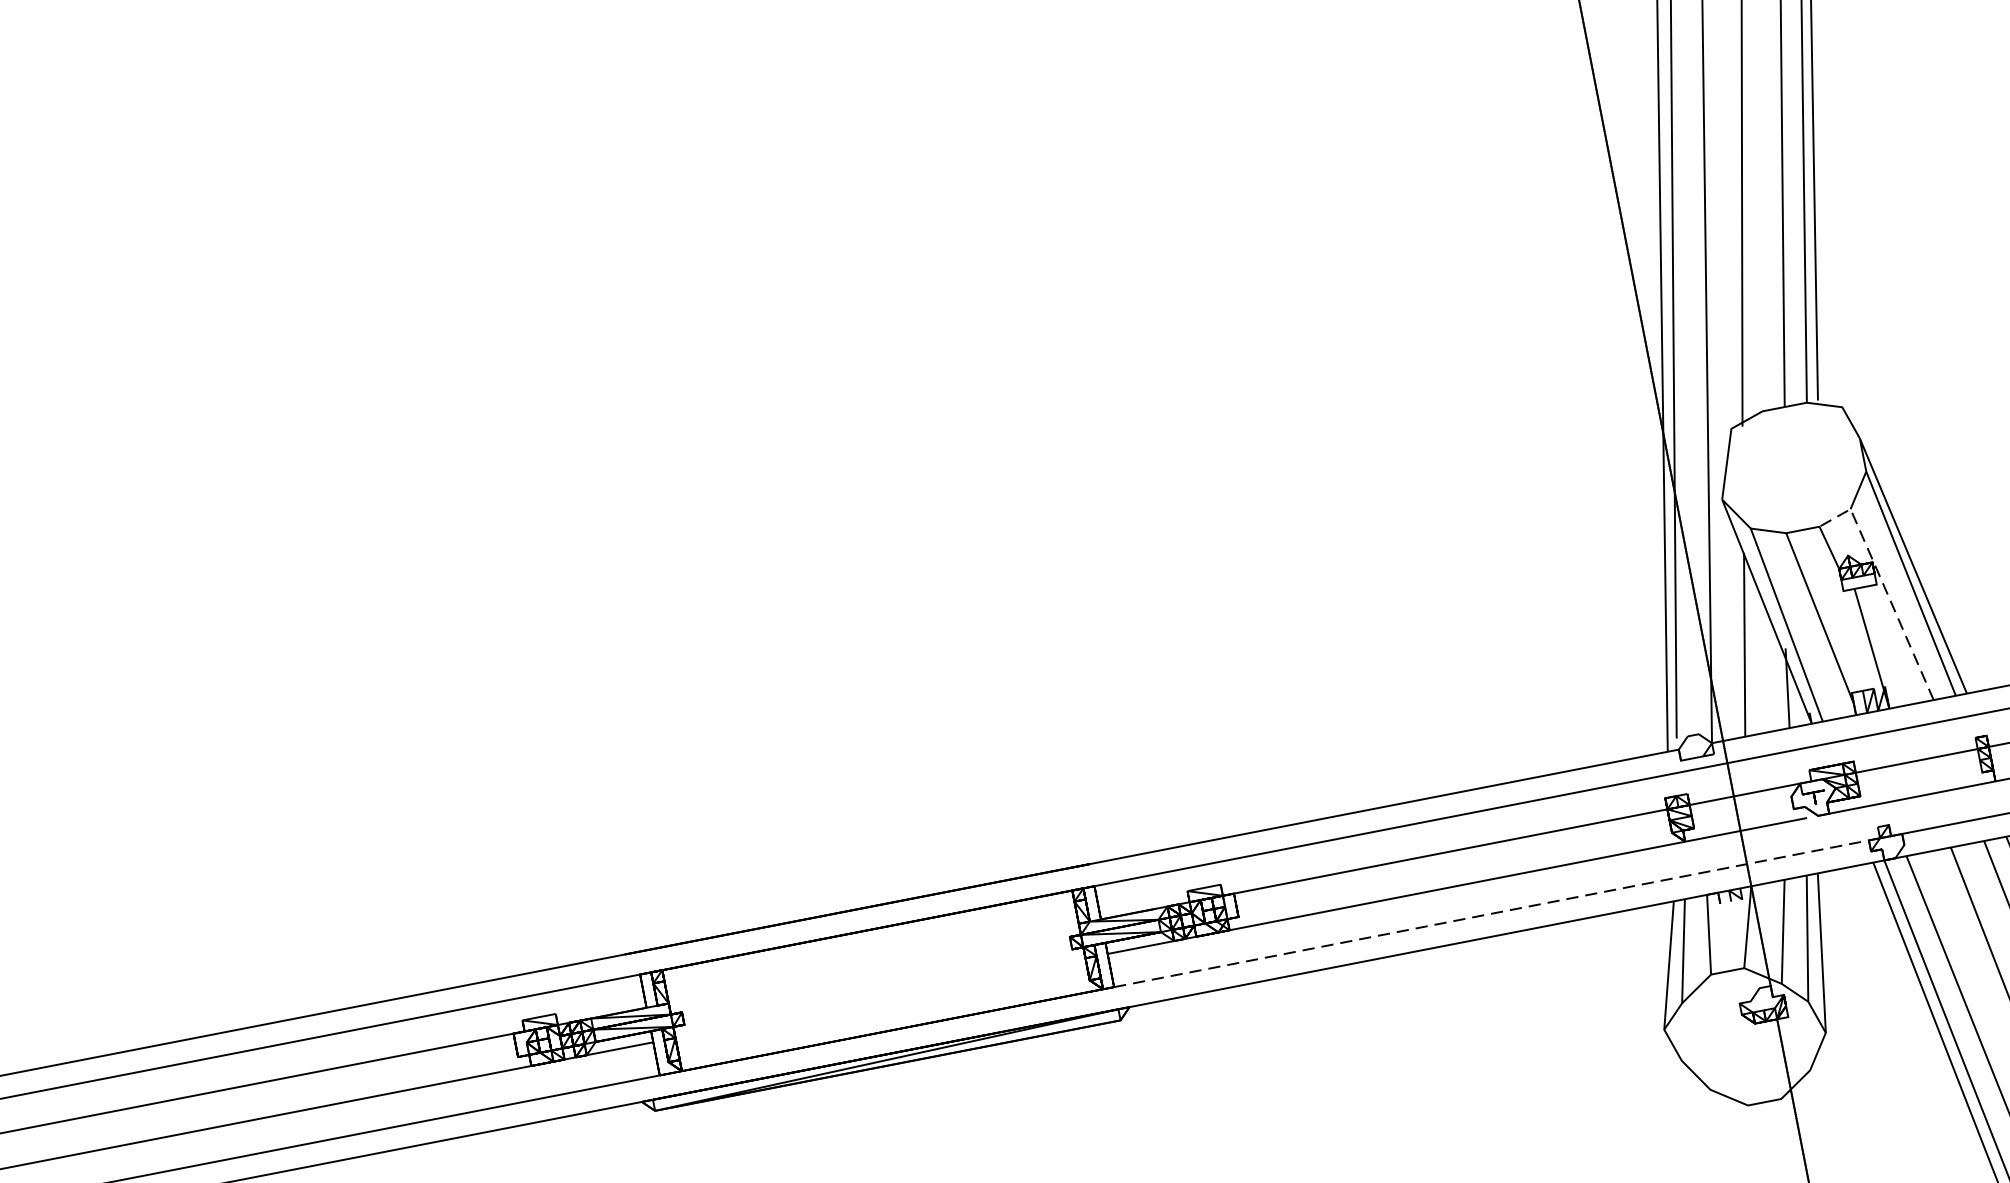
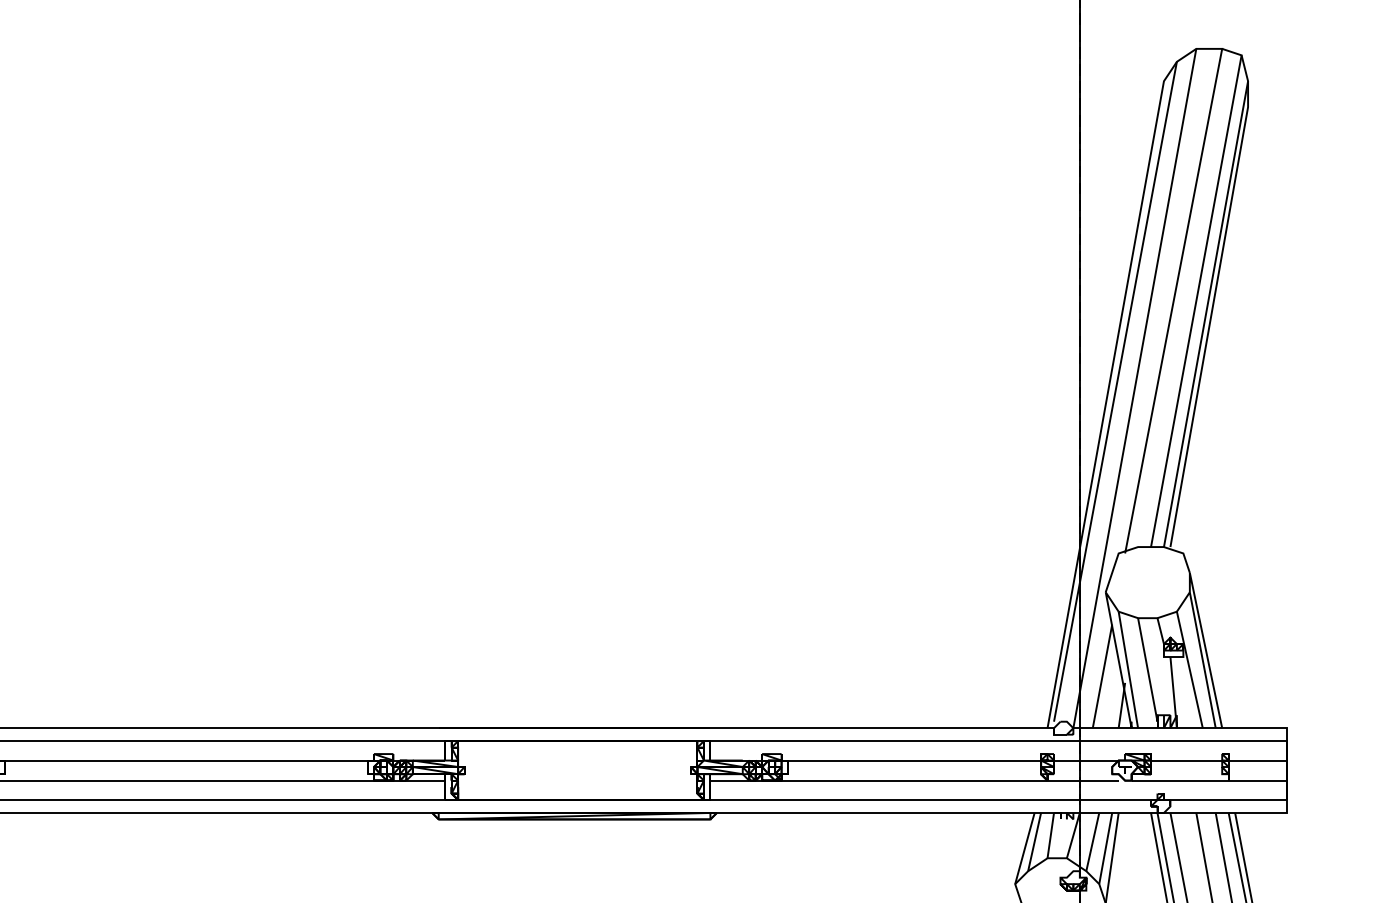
line: (1884, 587) -> (1187, 659), dashed -> solid
line: (1493, 914) -> (931, 800), dashed -> solid

